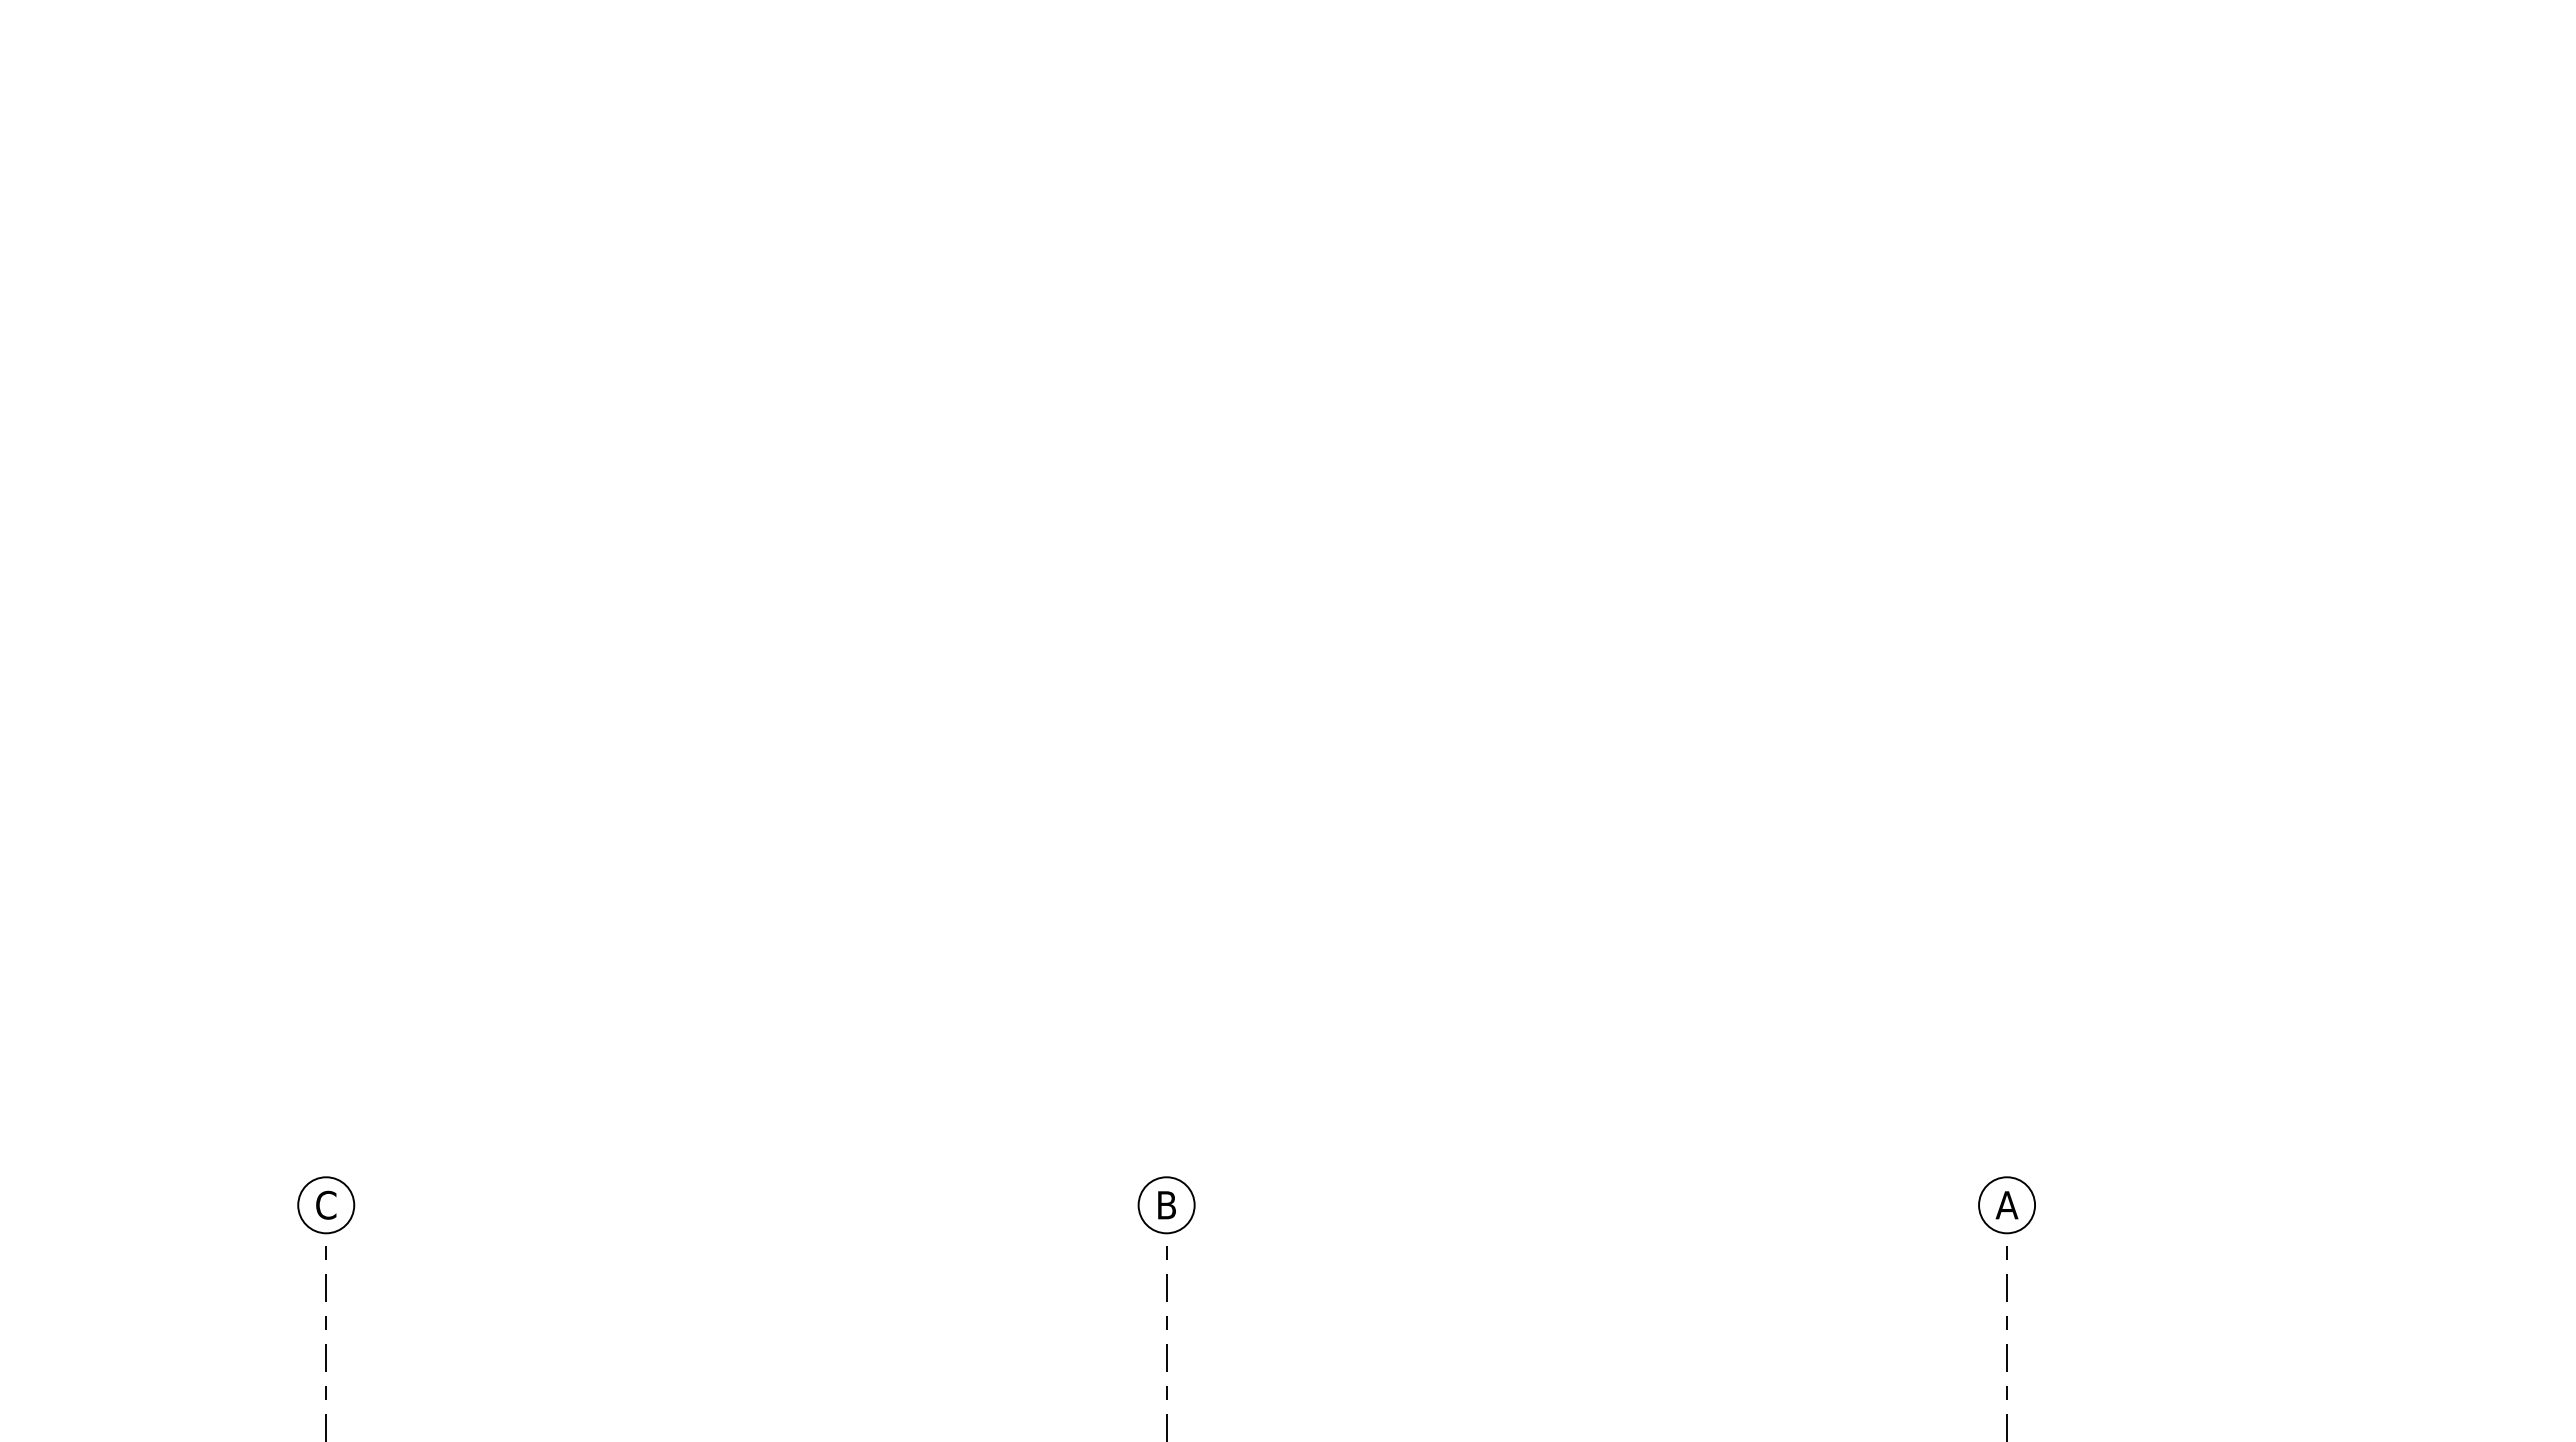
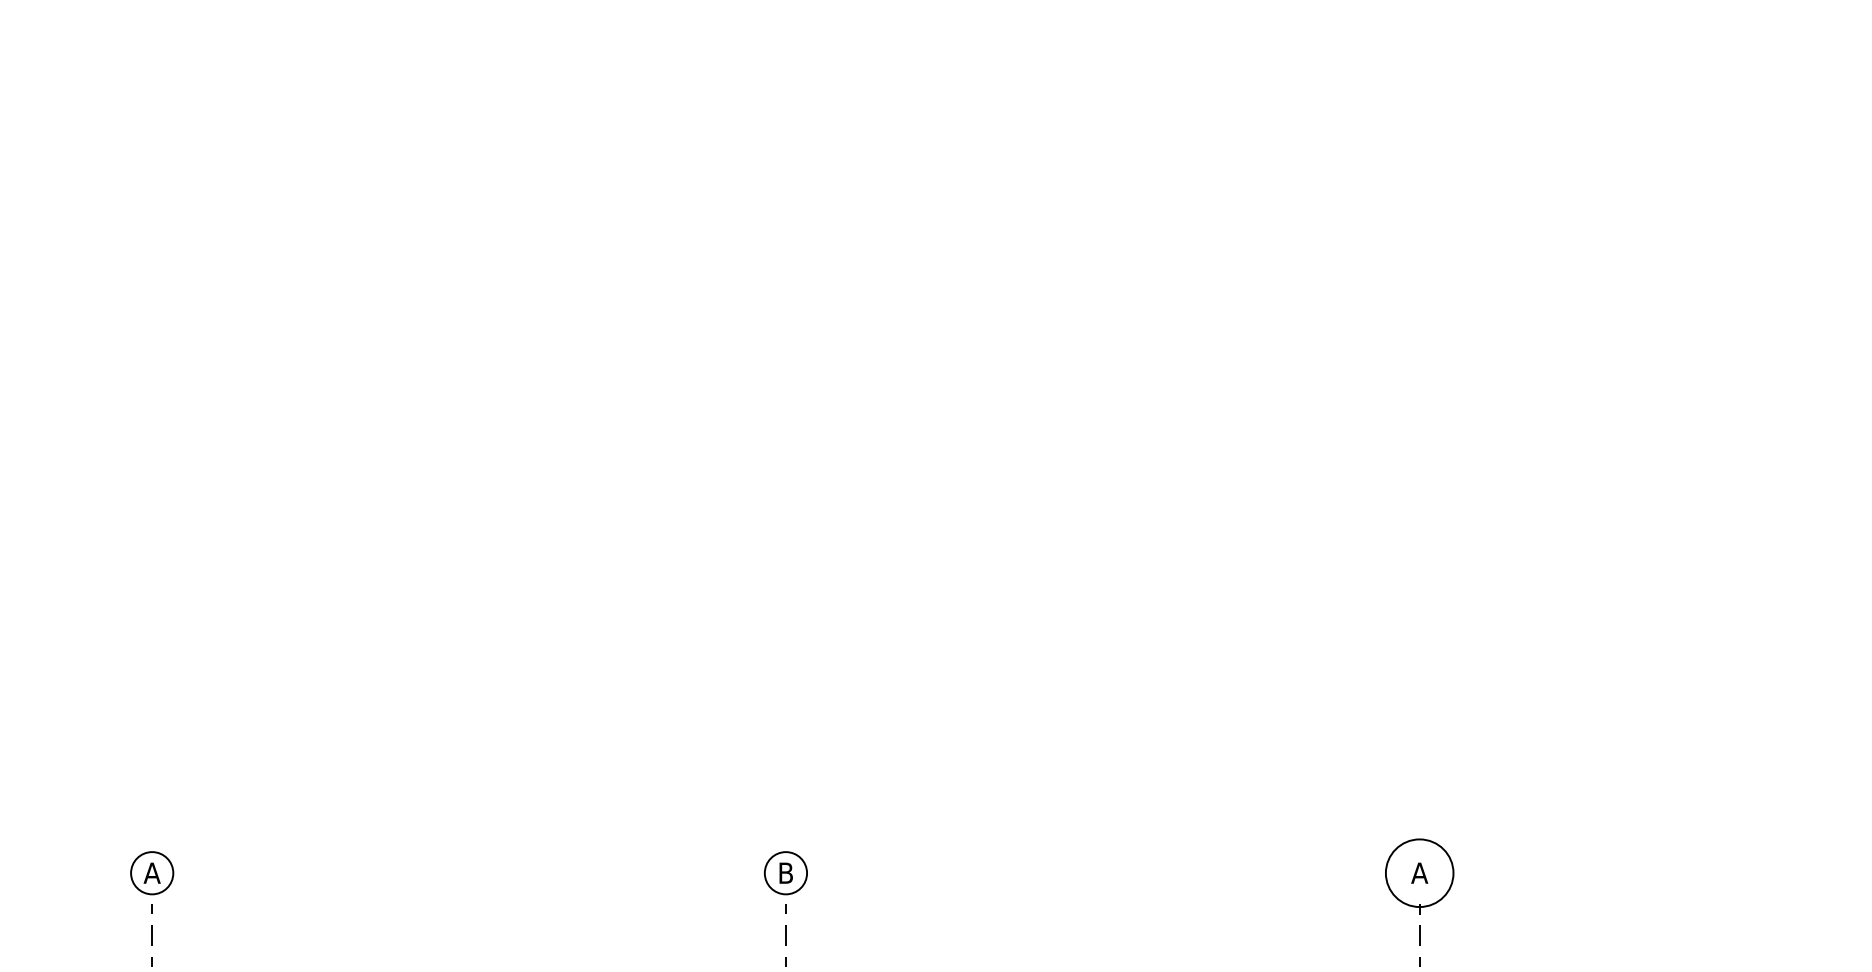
text: (326, 1204) -> (152, 872), C -> A
circle: (2007, 1205) -> (1420, 873), size x1.6

